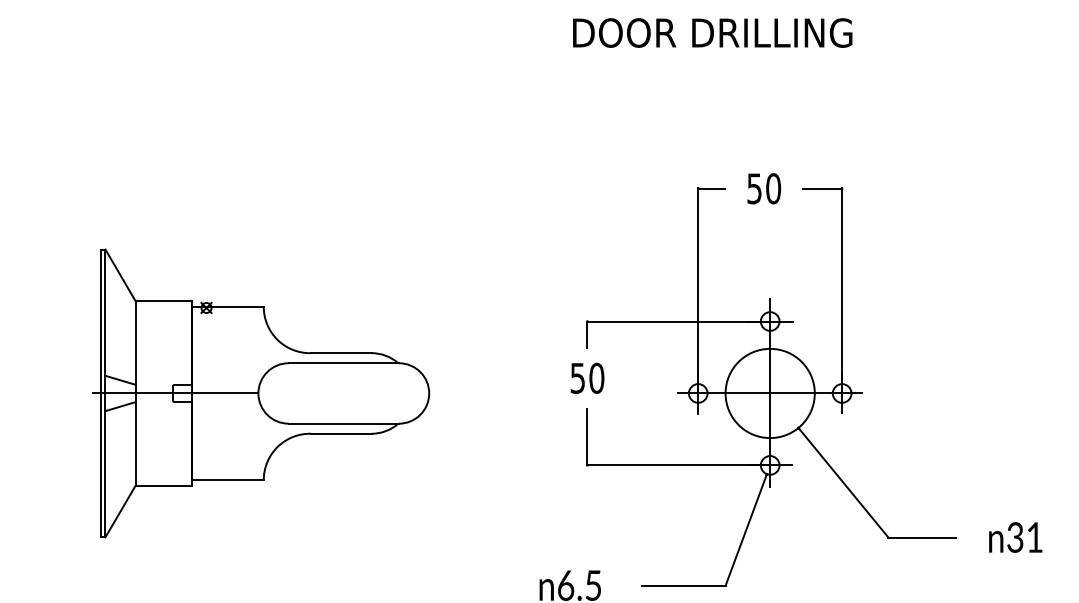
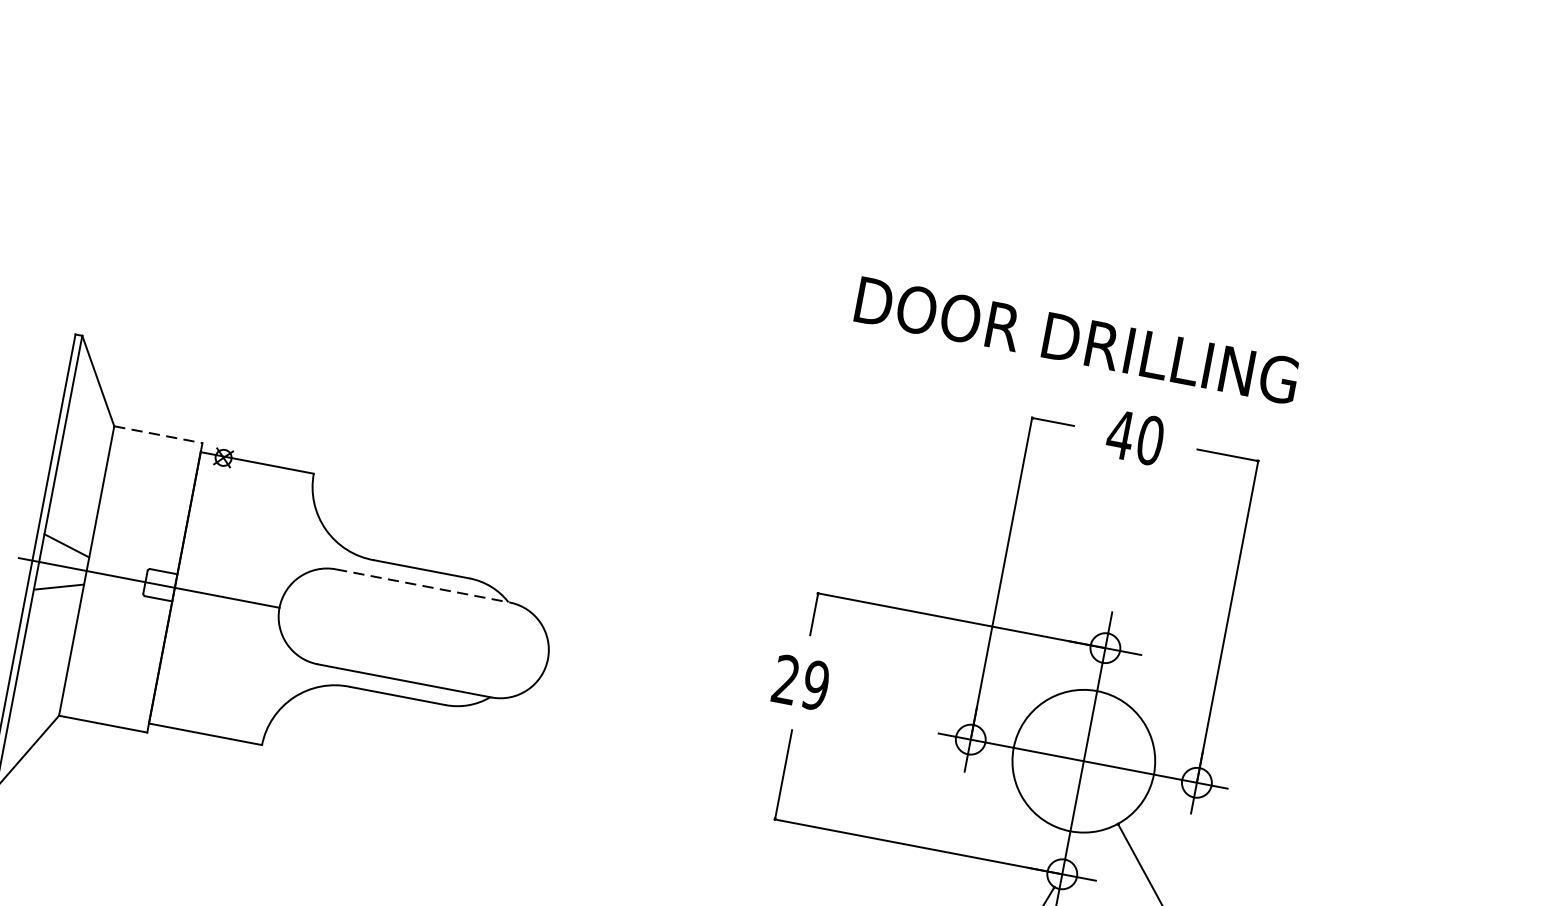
text: (712, 32) -> (1076, 339), moved
text: (754, 188) -> (1120, 434), 50 -> 40
line: (164, 301) -> (159, 435), solid -> dashed
line: (344, 363) -> (423, 586), solid -> dashed
text: (587, 377) -> (801, 681), 50 -> 29

